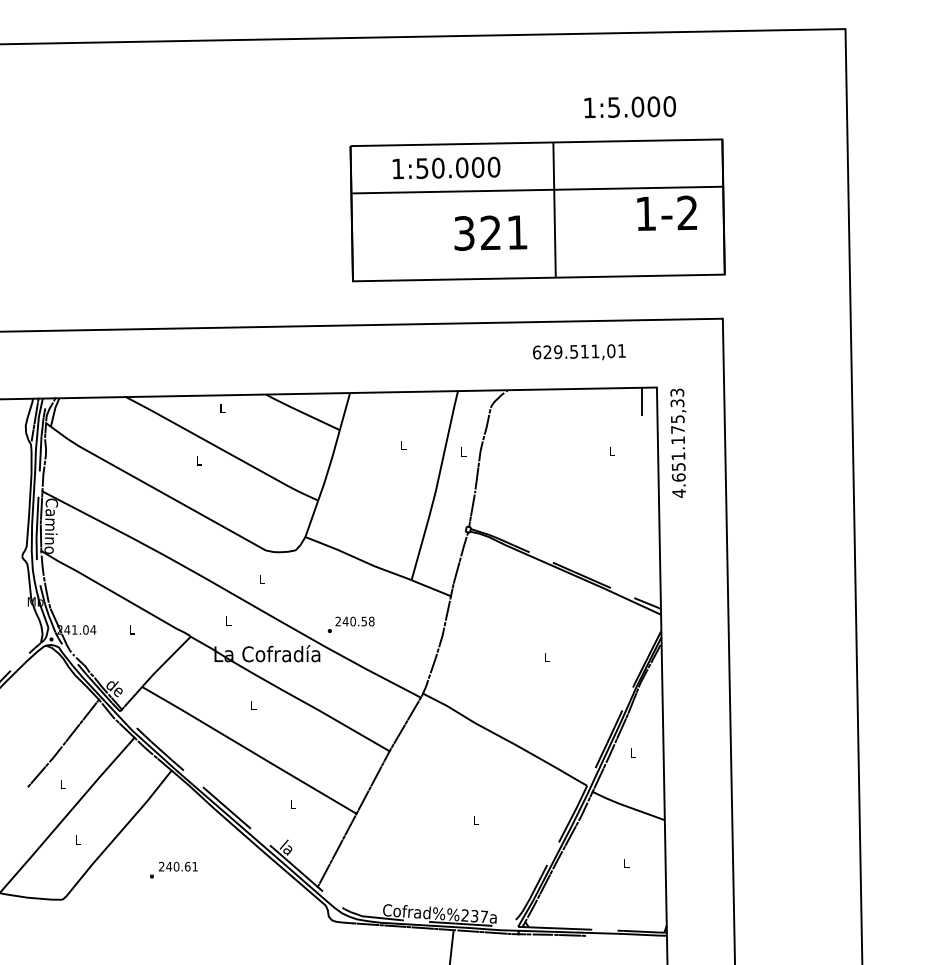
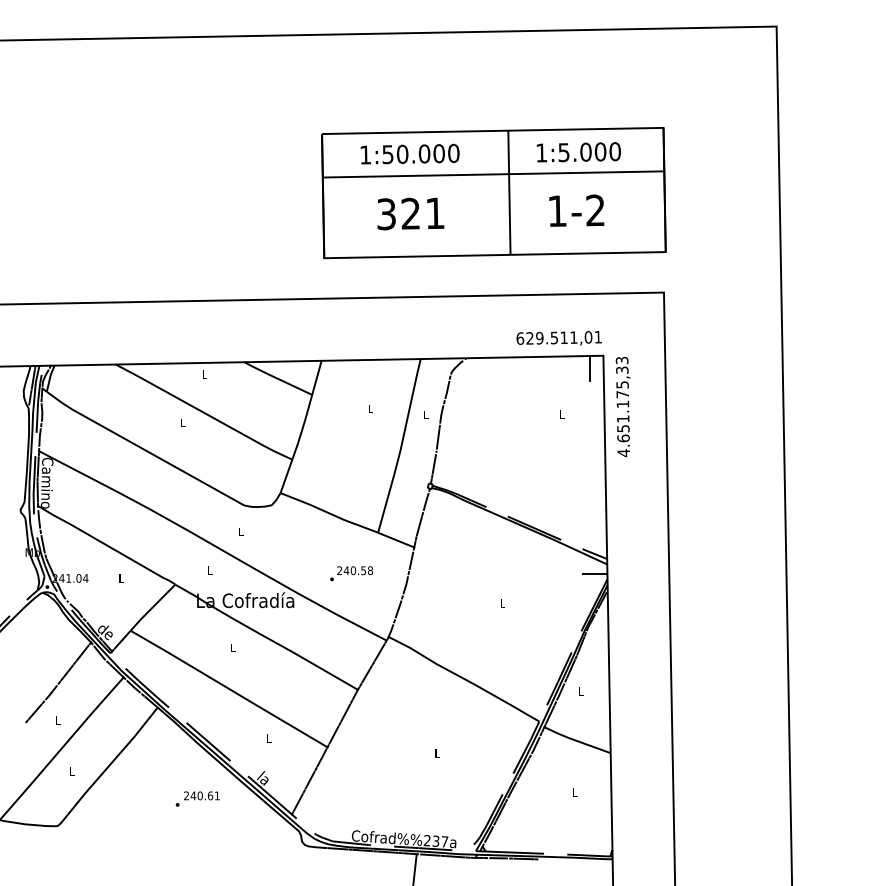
text: (629, 107) -> (578, 152), moved
text: (666, 213) -> (576, 210), moved
text: (490, 232) -> (410, 213), moved
text: (578, 352) -> (558, 338), moved
text: (351, 624) -> (351, 573), moved
line: (647, 624) -> (594, 573), added
text: (173, 869) -> (197, 798), moved

